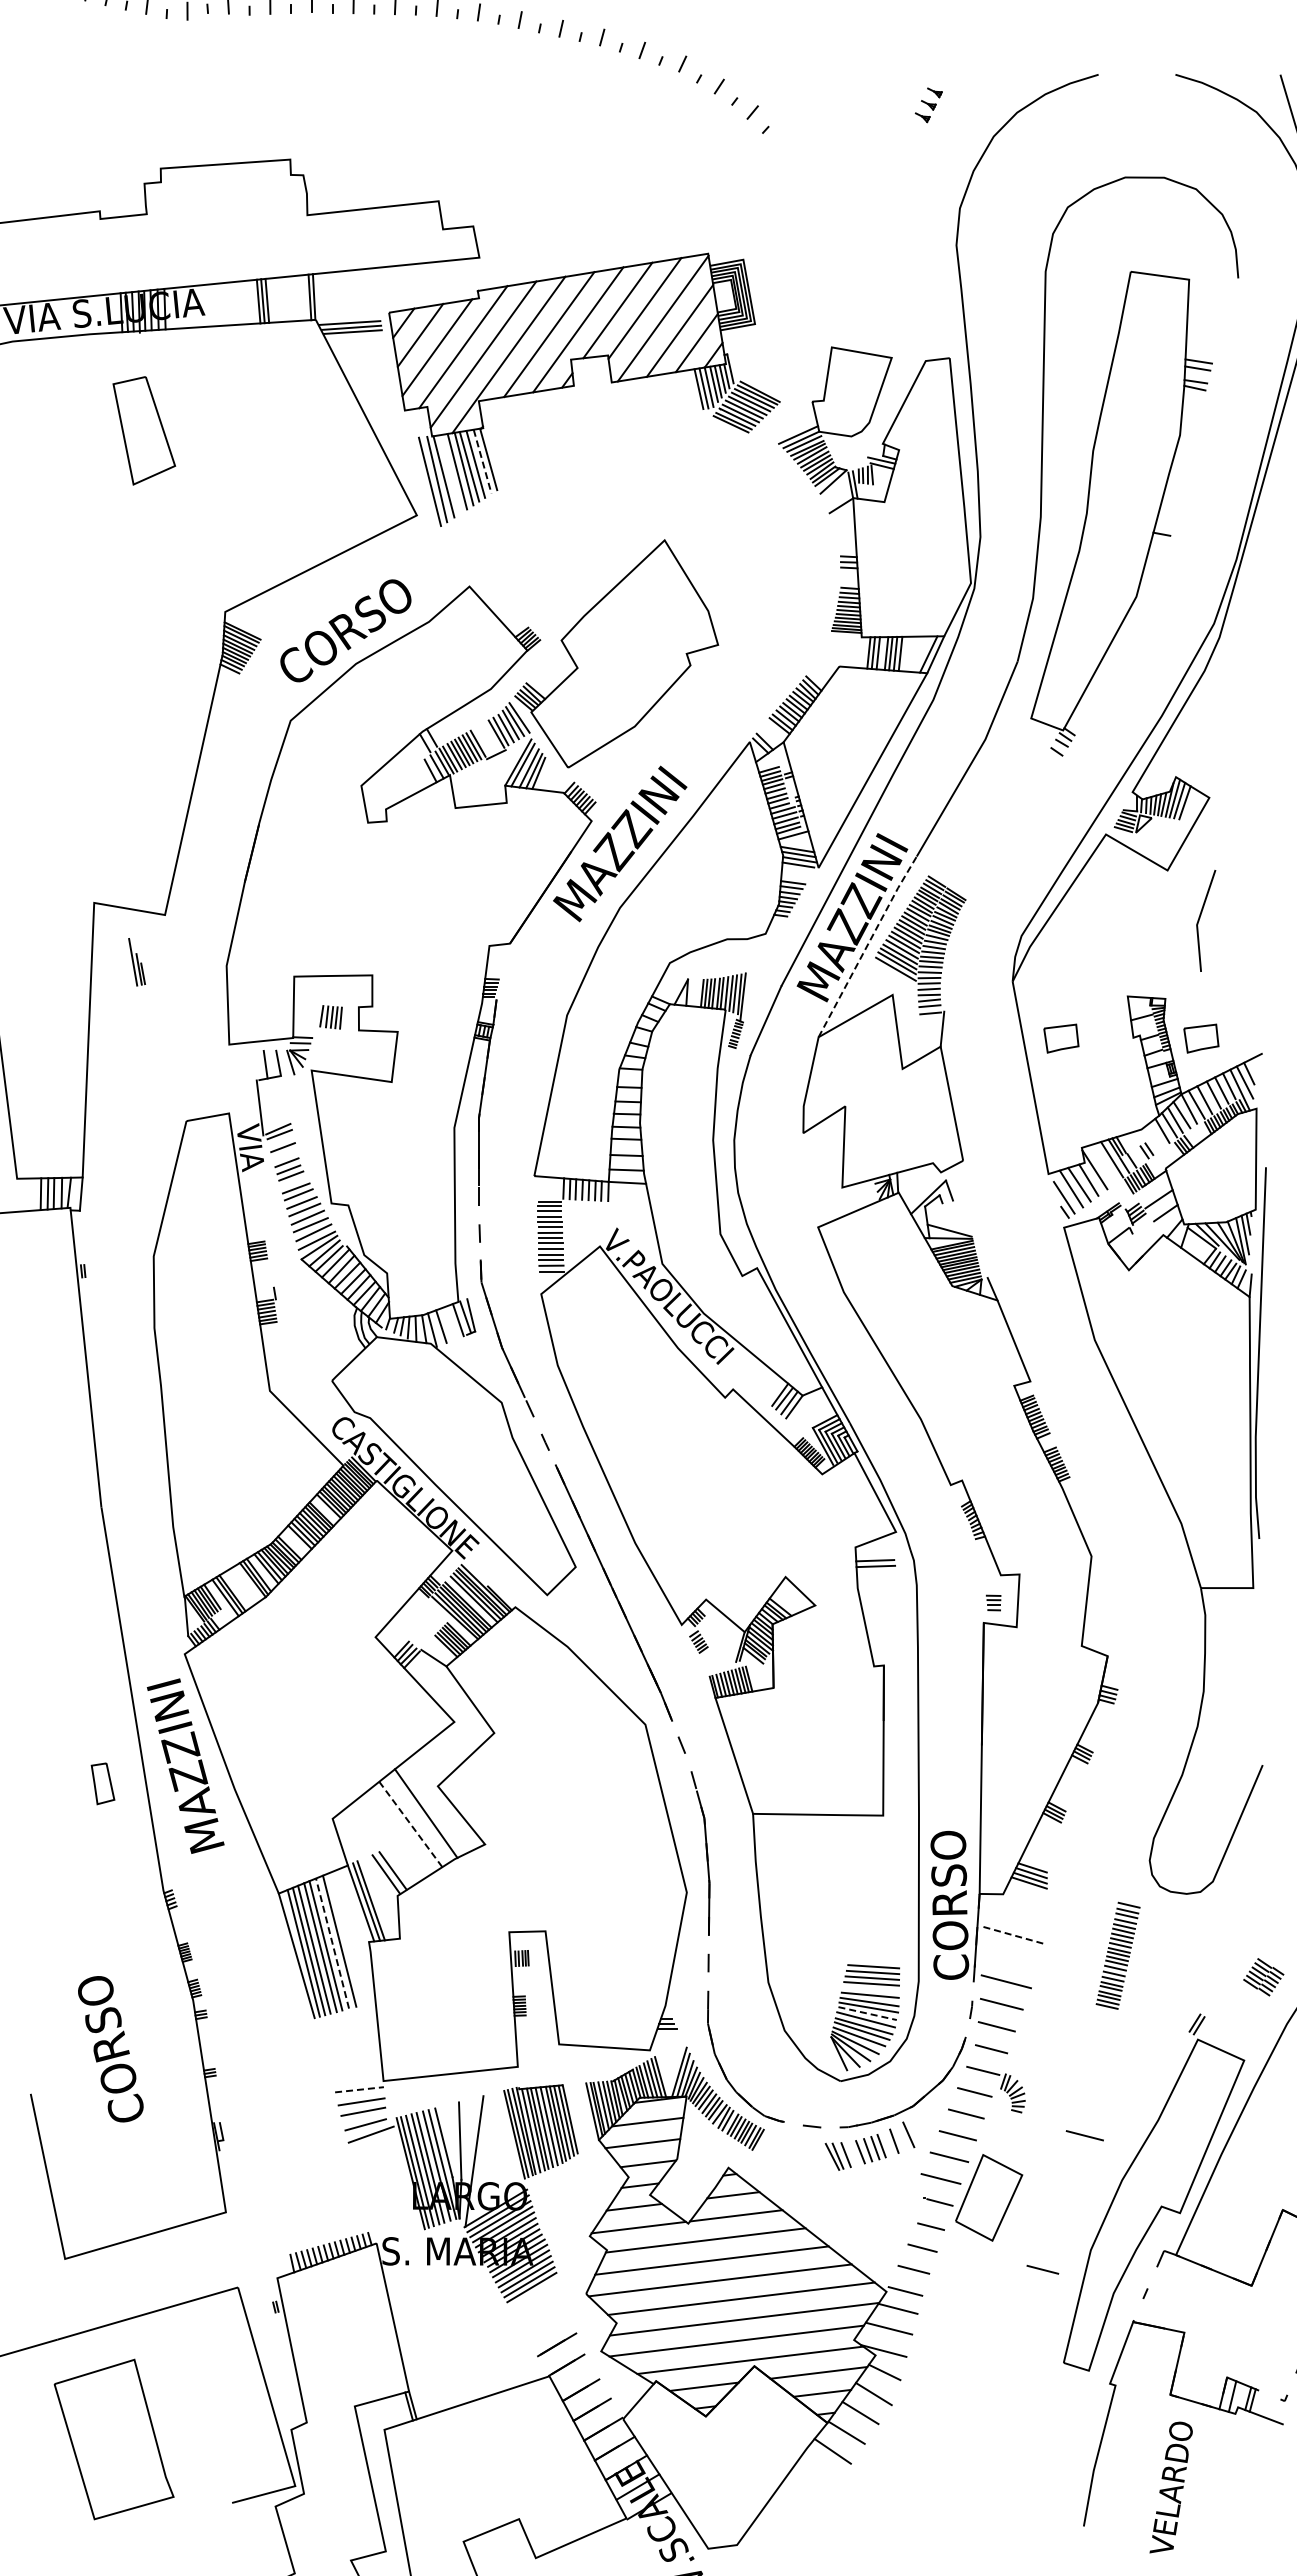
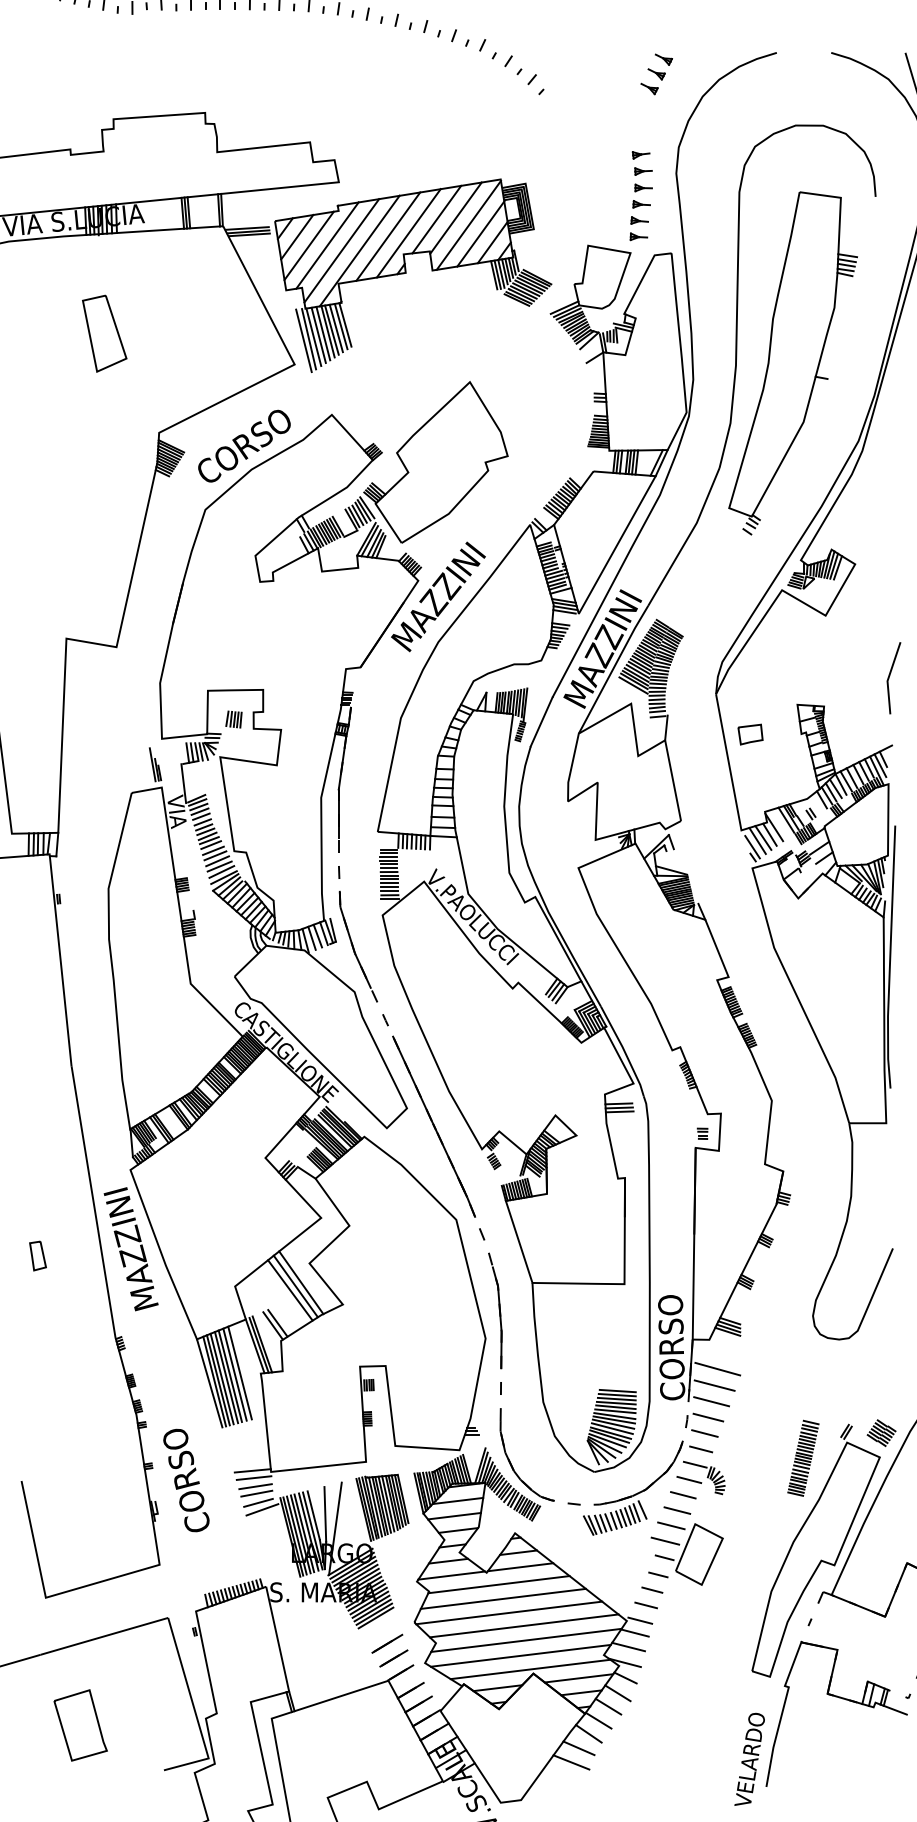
part: (928, 105) -> (656, 74), size x1.67
part: (904, 269) -> (639, 190), added
line: (1196, 374) -> (846, 264), added
part: (144, 430) -> (104, 333), moved
line: (482, 462) -> (341, 327), dashed -> solid
line: (450, 474) -> (318, 335), added
line: (1200, 918) -> (889, 676), moved
line: (867, 945) -> (613, 668), dashed -> solid
part: (136, 962) -> (155, 764), moved
part: (1201, 1038) -> (849, 734), removed
line: (284, 1062) -> (201, 751), added
line: (271, 1063) -> (191, 752), added
line: (281, 1140) -> (198, 806), added
line: (284, 1154) -> (201, 816), added
line: (293, 1182) -> (207, 836), added
line: (449, 1323) -> (317, 936), added
line: (876, 1571) -> (619, 1111), added
part: (102, 1783) -> (37, 1255), moved
line: (418, 1818) -> (295, 1286), added
line: (411, 1824) -> (290, 1290), dashed -> solid
line: (1015, 1935) -> (718, 1368), dashed -> solid
line: (332, 1943) -> (234, 1374), dashed -> solid
part: (1117, 1955) -> (802, 1458), moved
line: (1010, 1958) -> (714, 1385), added
part: (1263, 1977) -> (881, 1433), moved
line: (870, 1989) -> (615, 1407), added
line: (867, 2013) -> (613, 1424), dashed -> solid
text: (110, 2049) -> (186, 1480), moved
line: (357, 2079) -> (252, 1470), added
line: (359, 2089) -> (254, 1477), dashed -> solid
line: (1084, 2135) -> (766, 1510), removed
line: (900, 2138) -> (636, 1512), added
line: (887, 2143) -> (627, 1516), added
line: (852, 2153) -> (602, 1523), added
line: (1042, 2269) -> (737, 1605), removed
line: (547, 2323) -> (387, 1643), added
part: (114, 2439) -> (80, 1725), size x0.62
line: (818, 2471) -> (578, 1748), added
text: (1170, 2487) -> (749, 1759), moved
line: (807, 2491) -> (570, 1762), added

